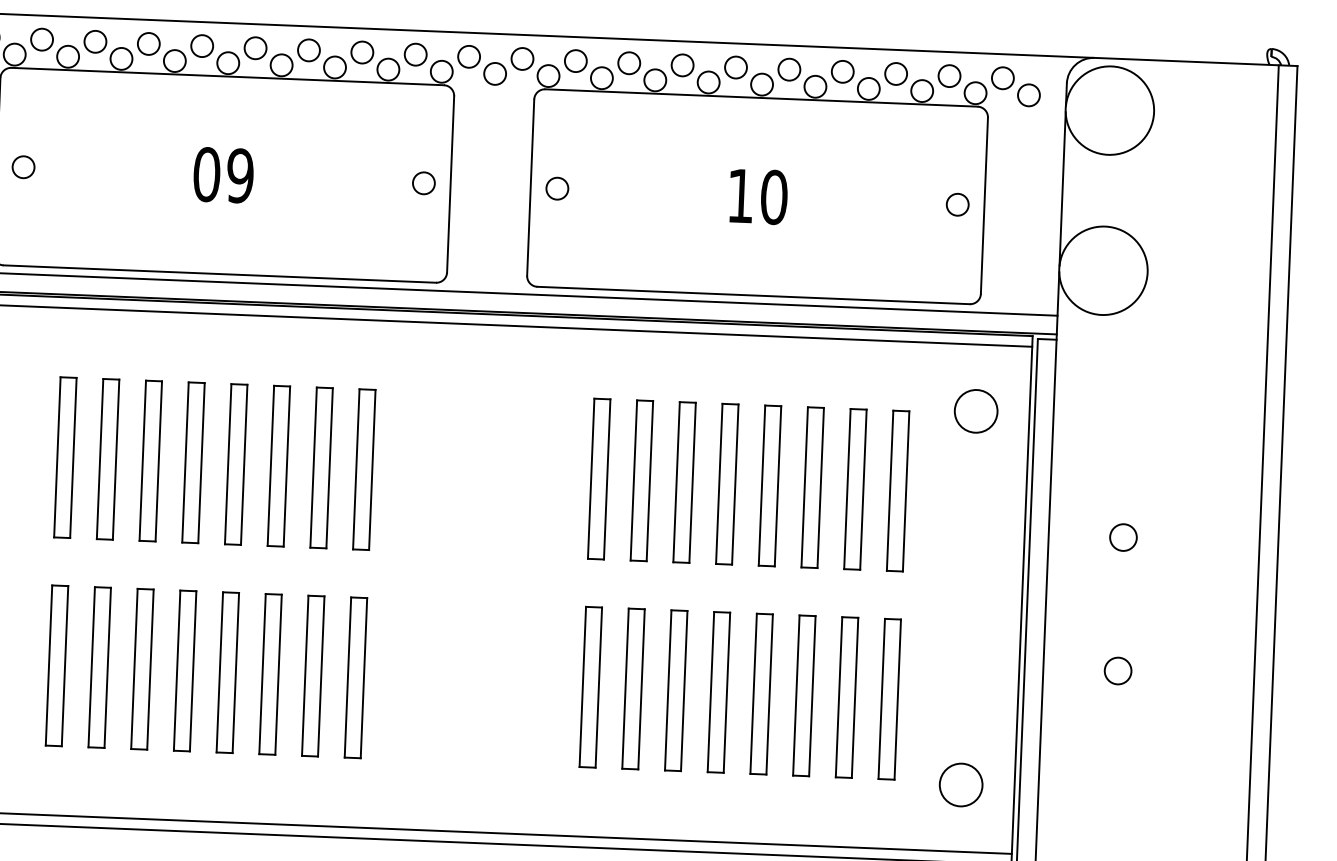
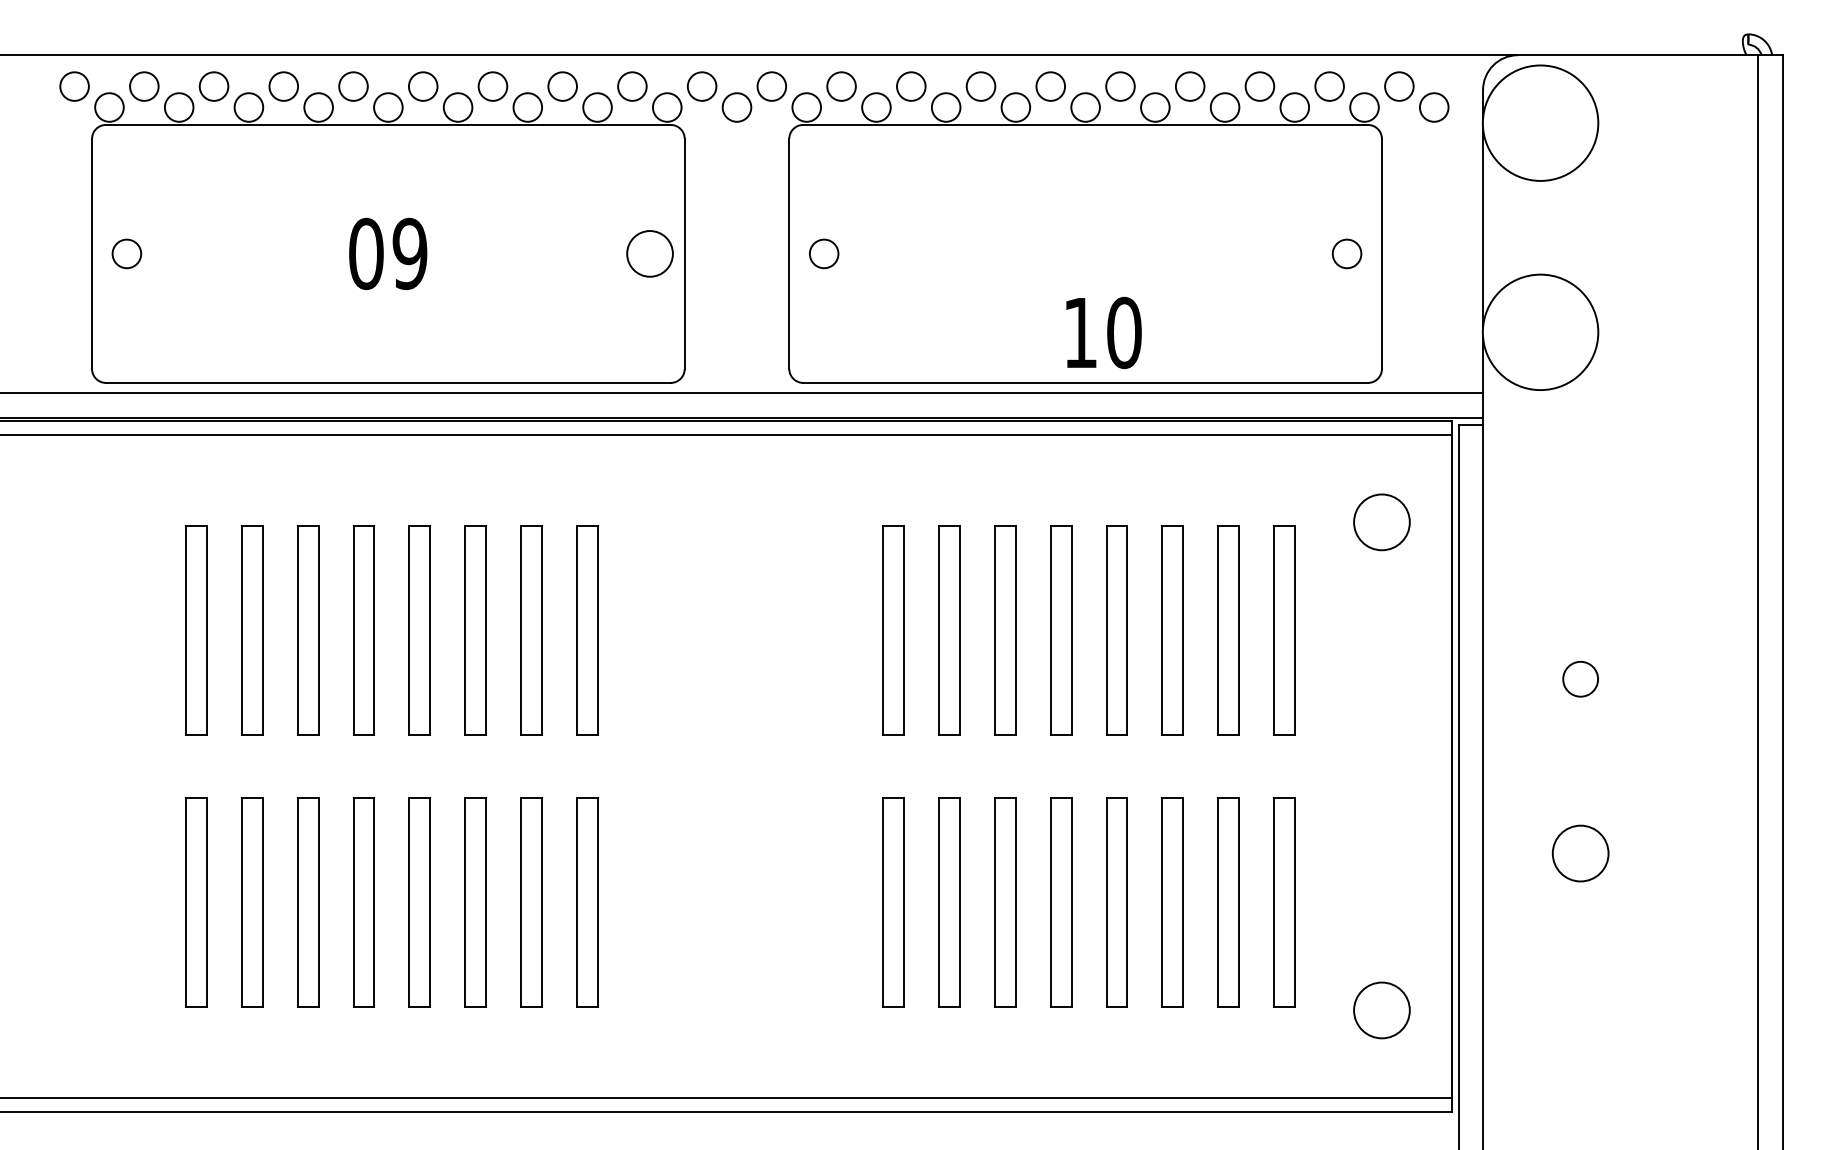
circle: (423, 182) -> (649, 253), size x1.6
text: (758, 196) -> (1103, 332), moved
circle: (1117, 670) -> (1580, 853), size x1.6

